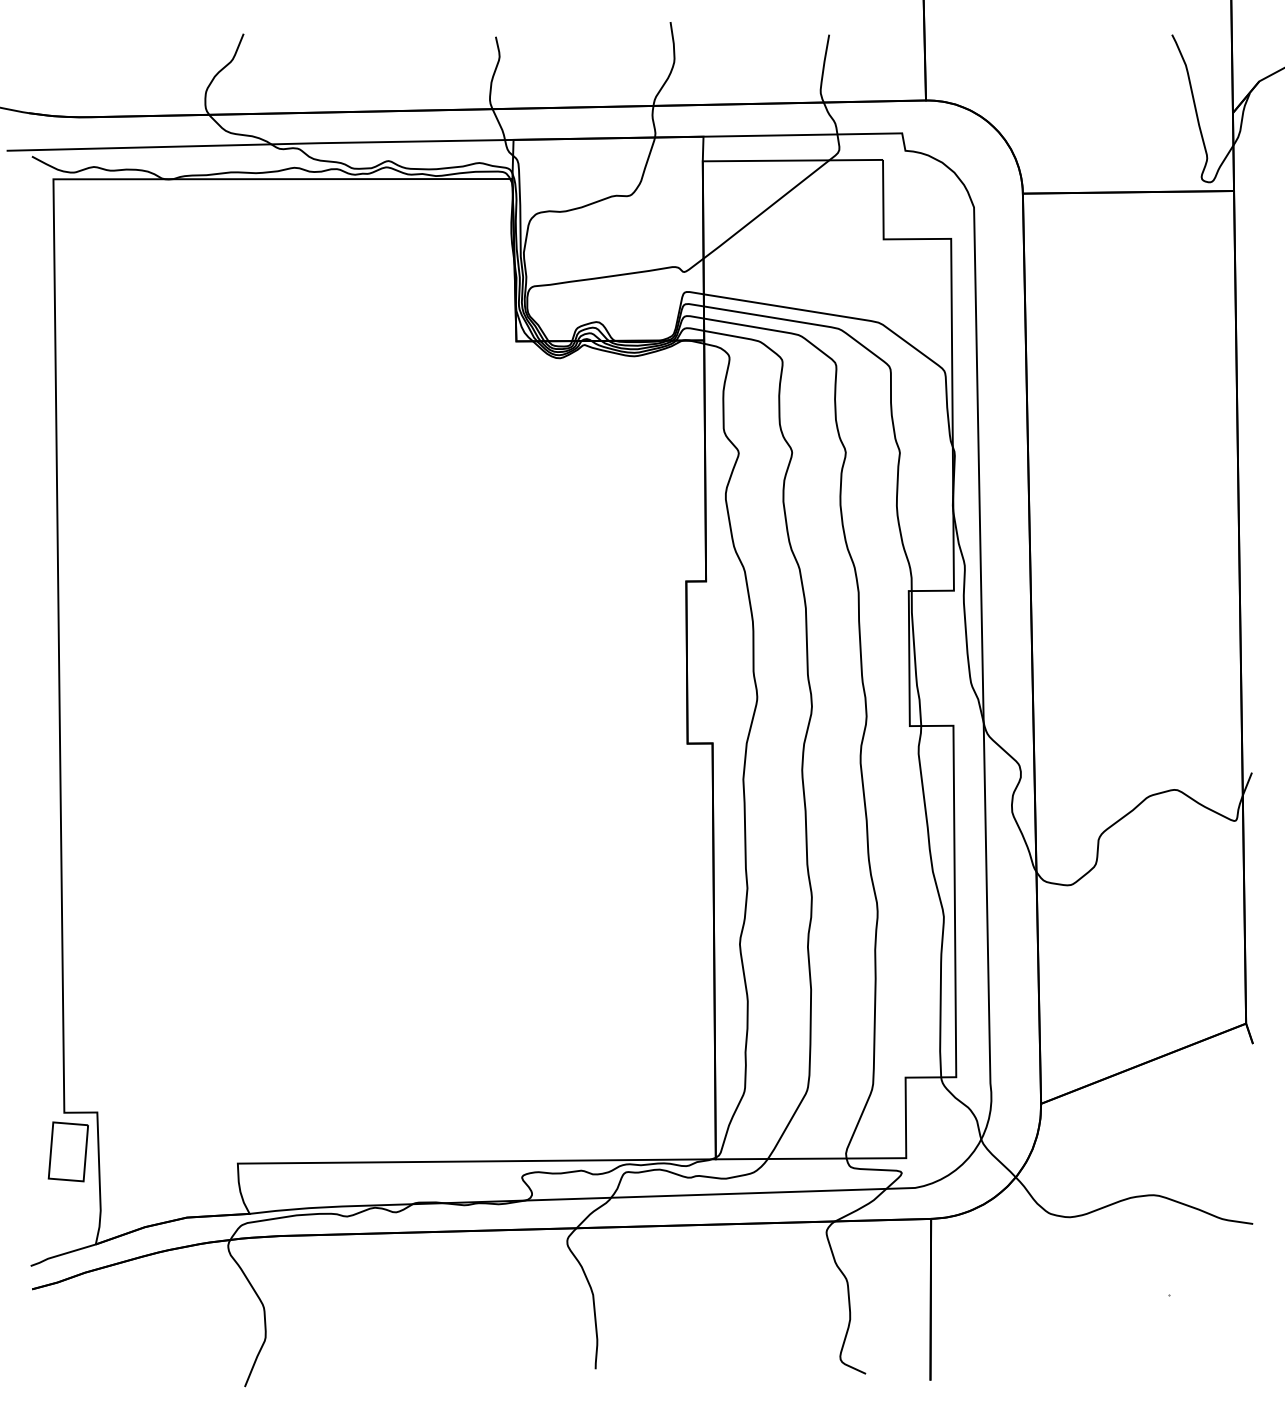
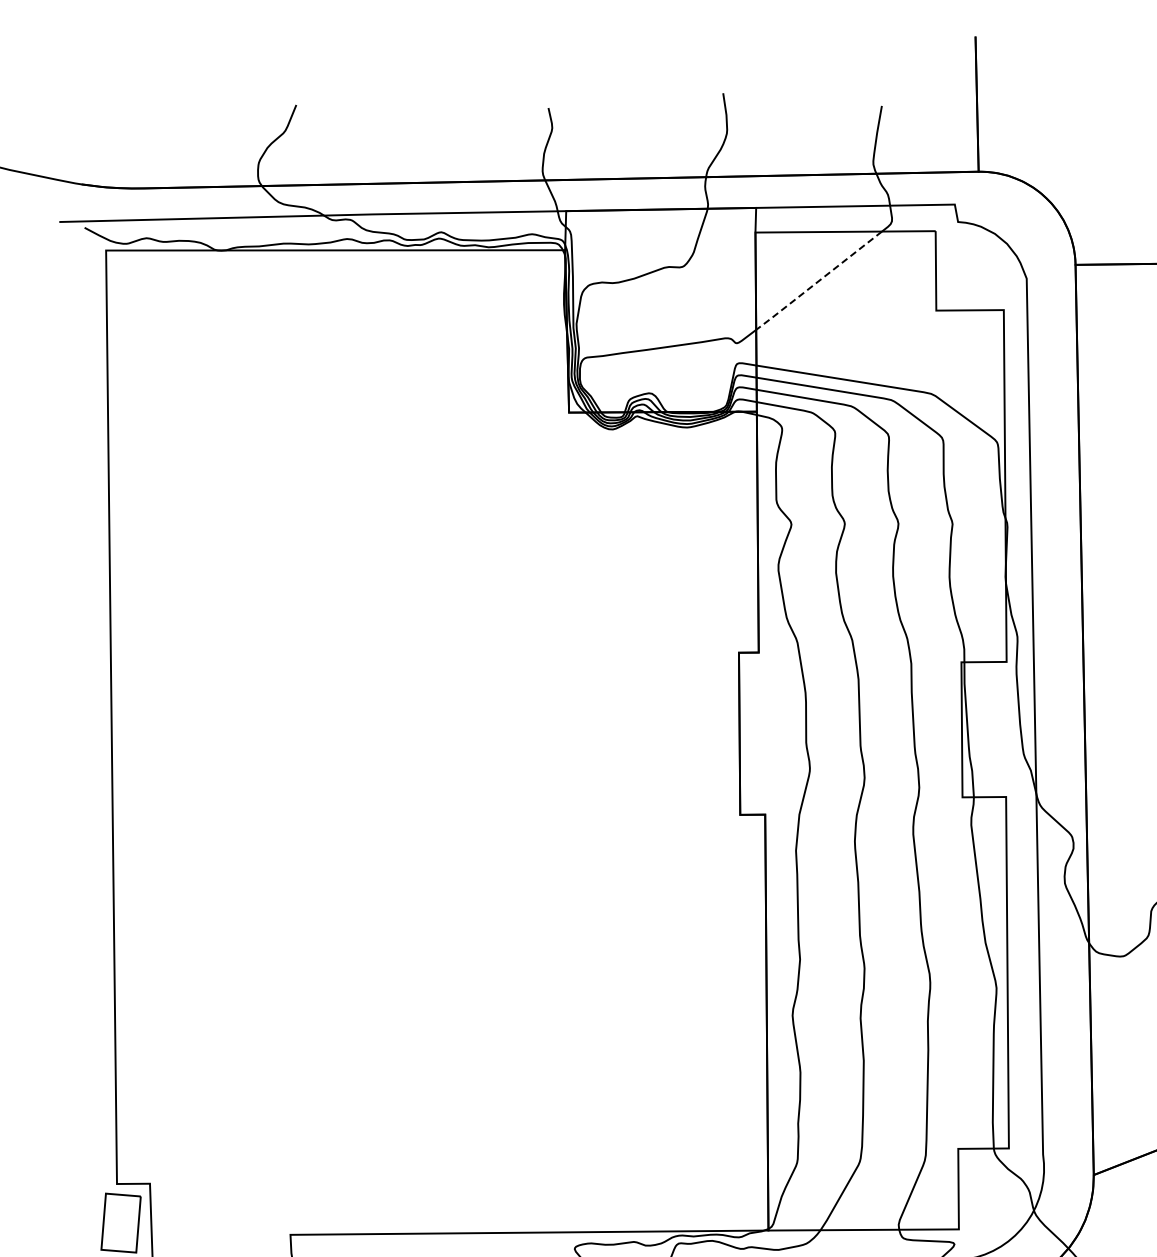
line: (766, 210) -> (819, 281), solid -> dashed

